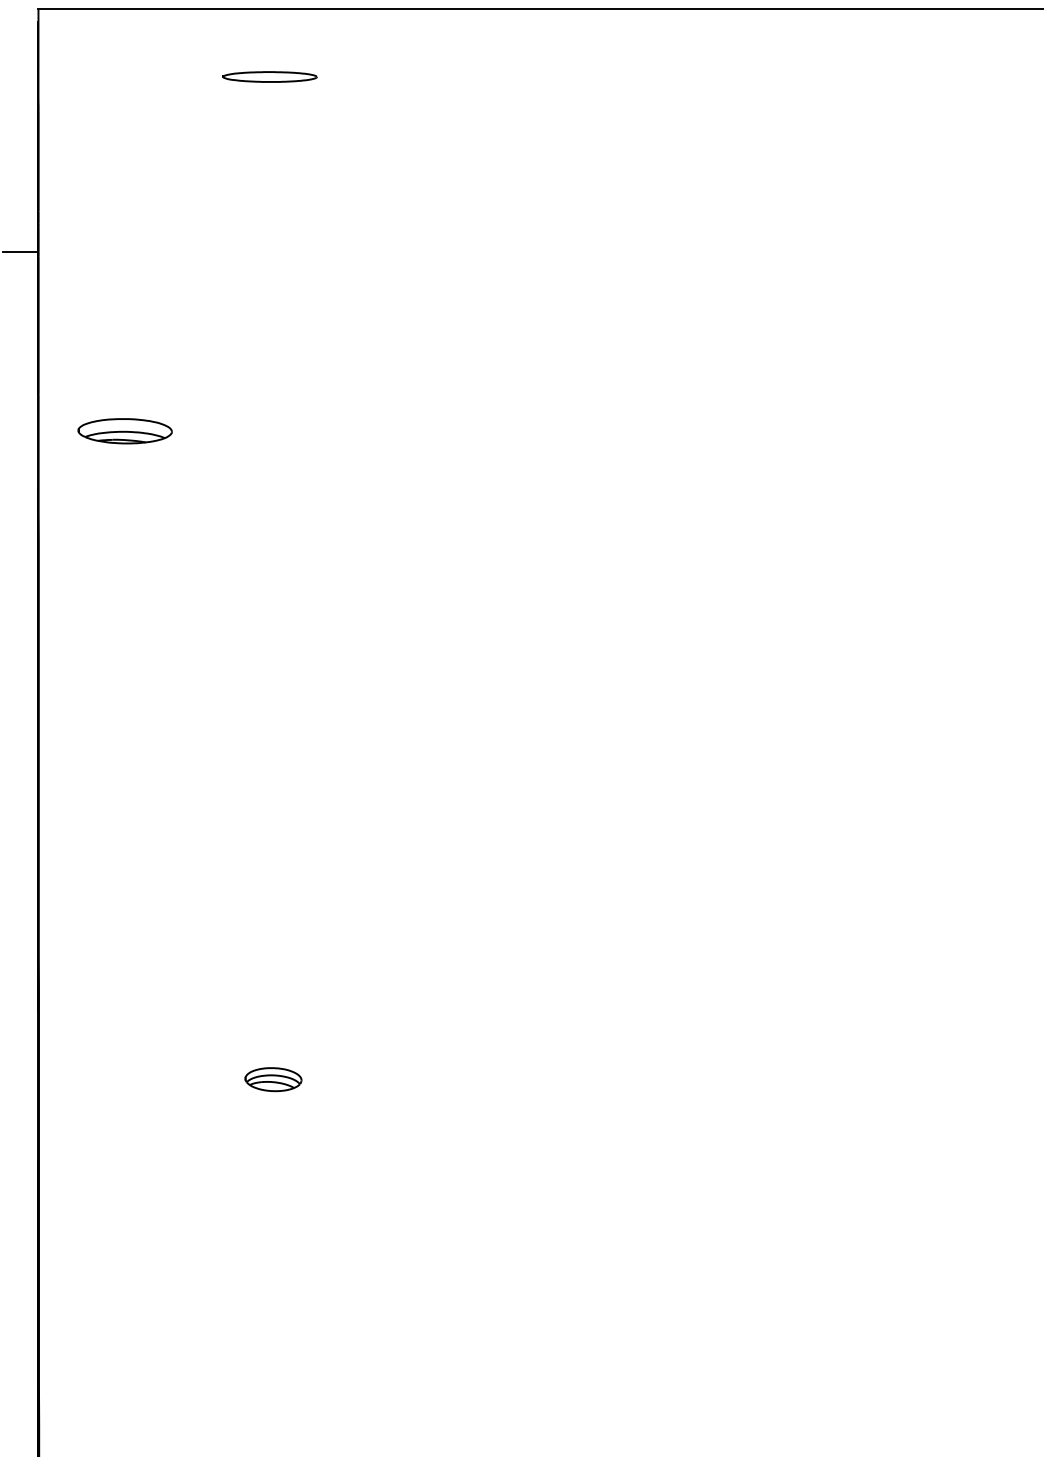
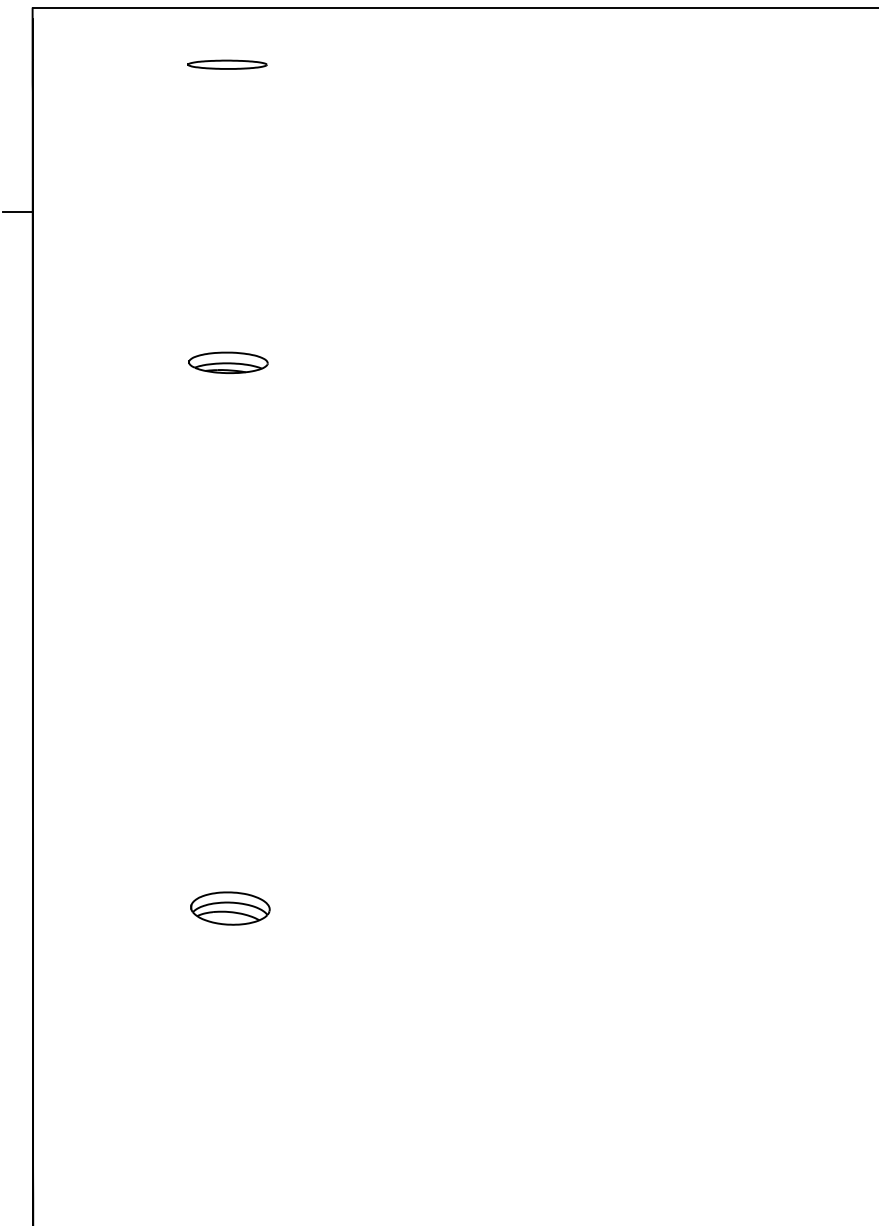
part: (124, 431) -> (227, 363), moved
part: (273, 1079) -> (230, 908), size x1.67

